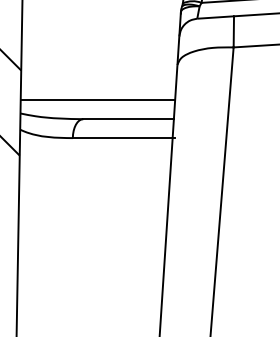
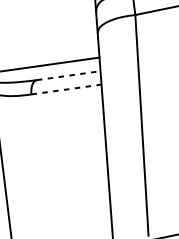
line: (129, 119) -> (69, 75), solid -> dashed
line: (123, 138) -> (67, 89), solid -> dashed

